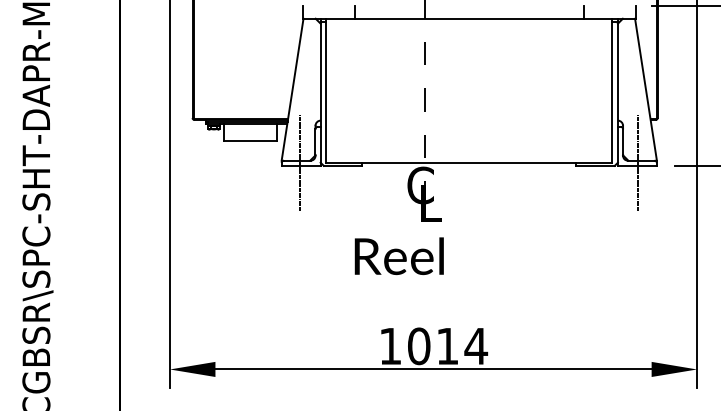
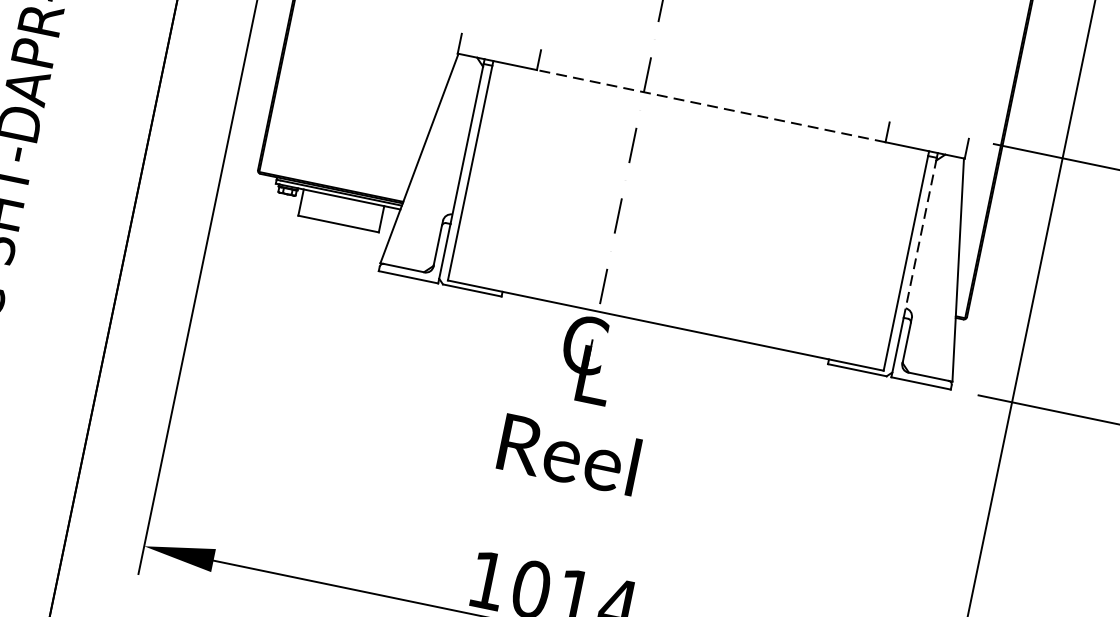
line: (468, 18) -> (710, 105), solid -> dashed
line: (617, 74) -> (919, 237), solid -> dashed
line: (300, 163) -> (408, 273), removed
line: (638, 163) -> (923, 380), removed
text: (398, 256) -> (567, 454), moved

